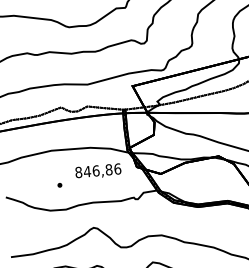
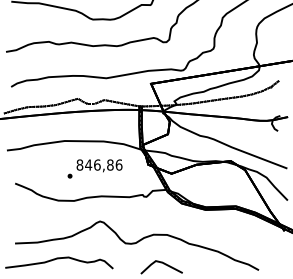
text: (98, 171) -> (99, 165), moved

